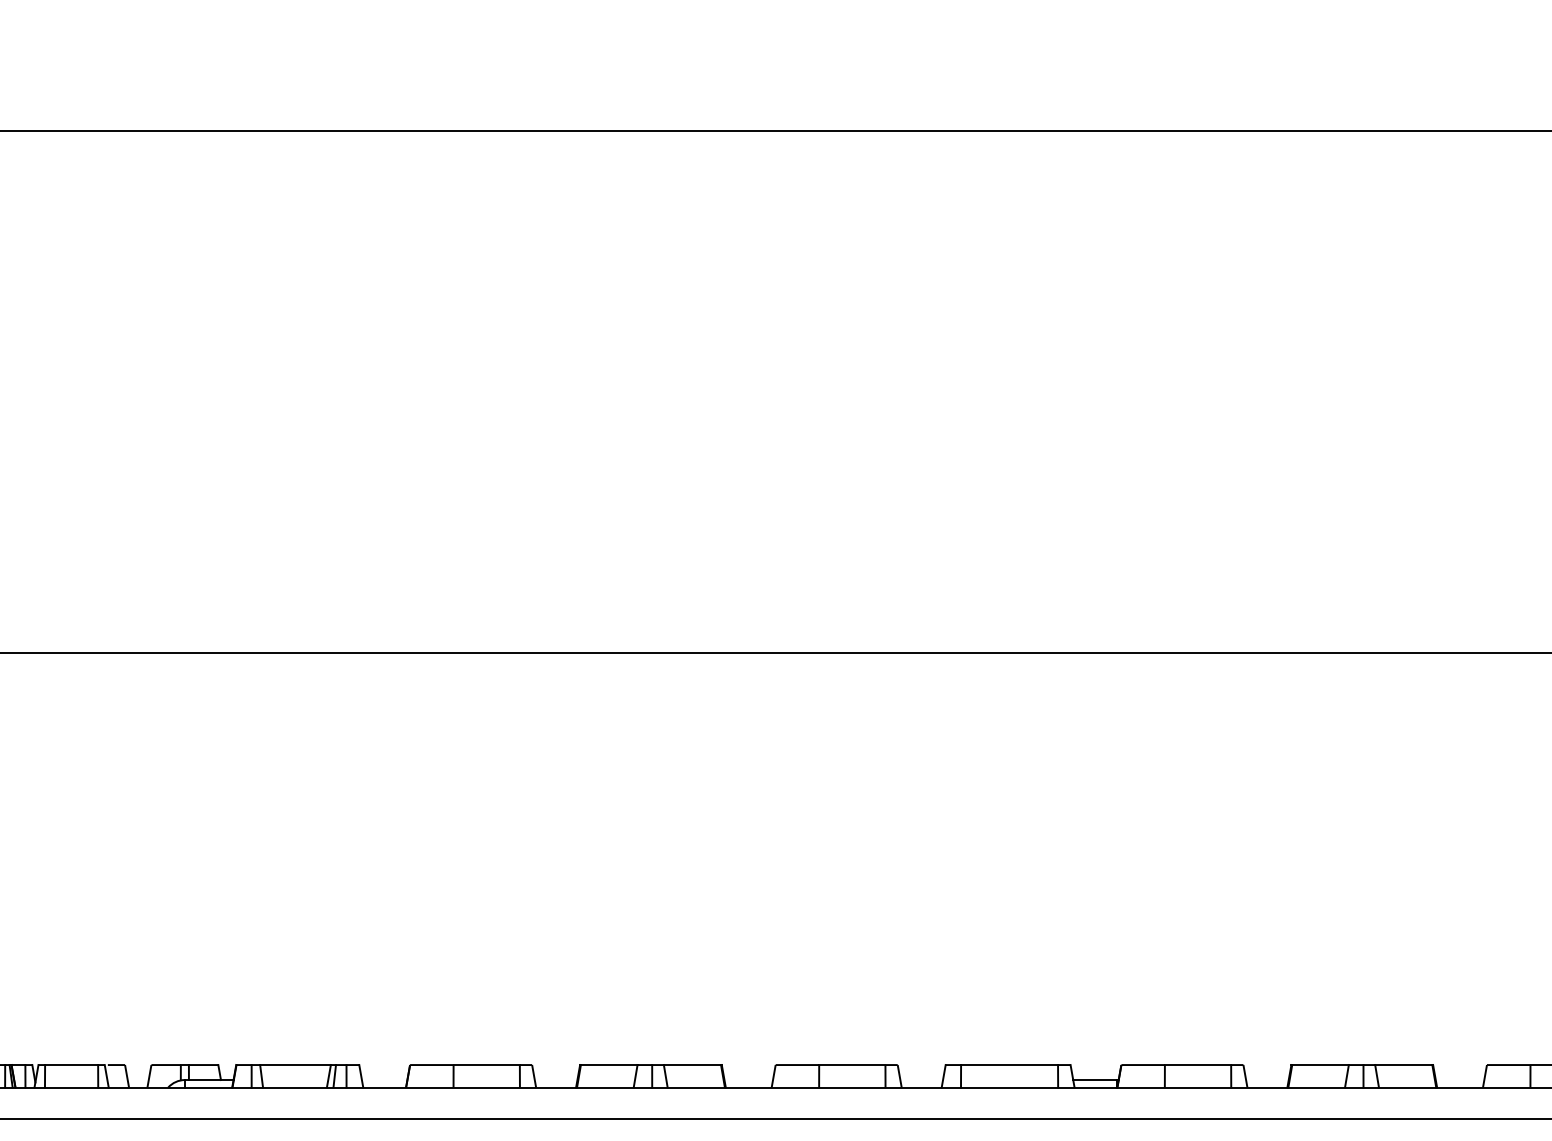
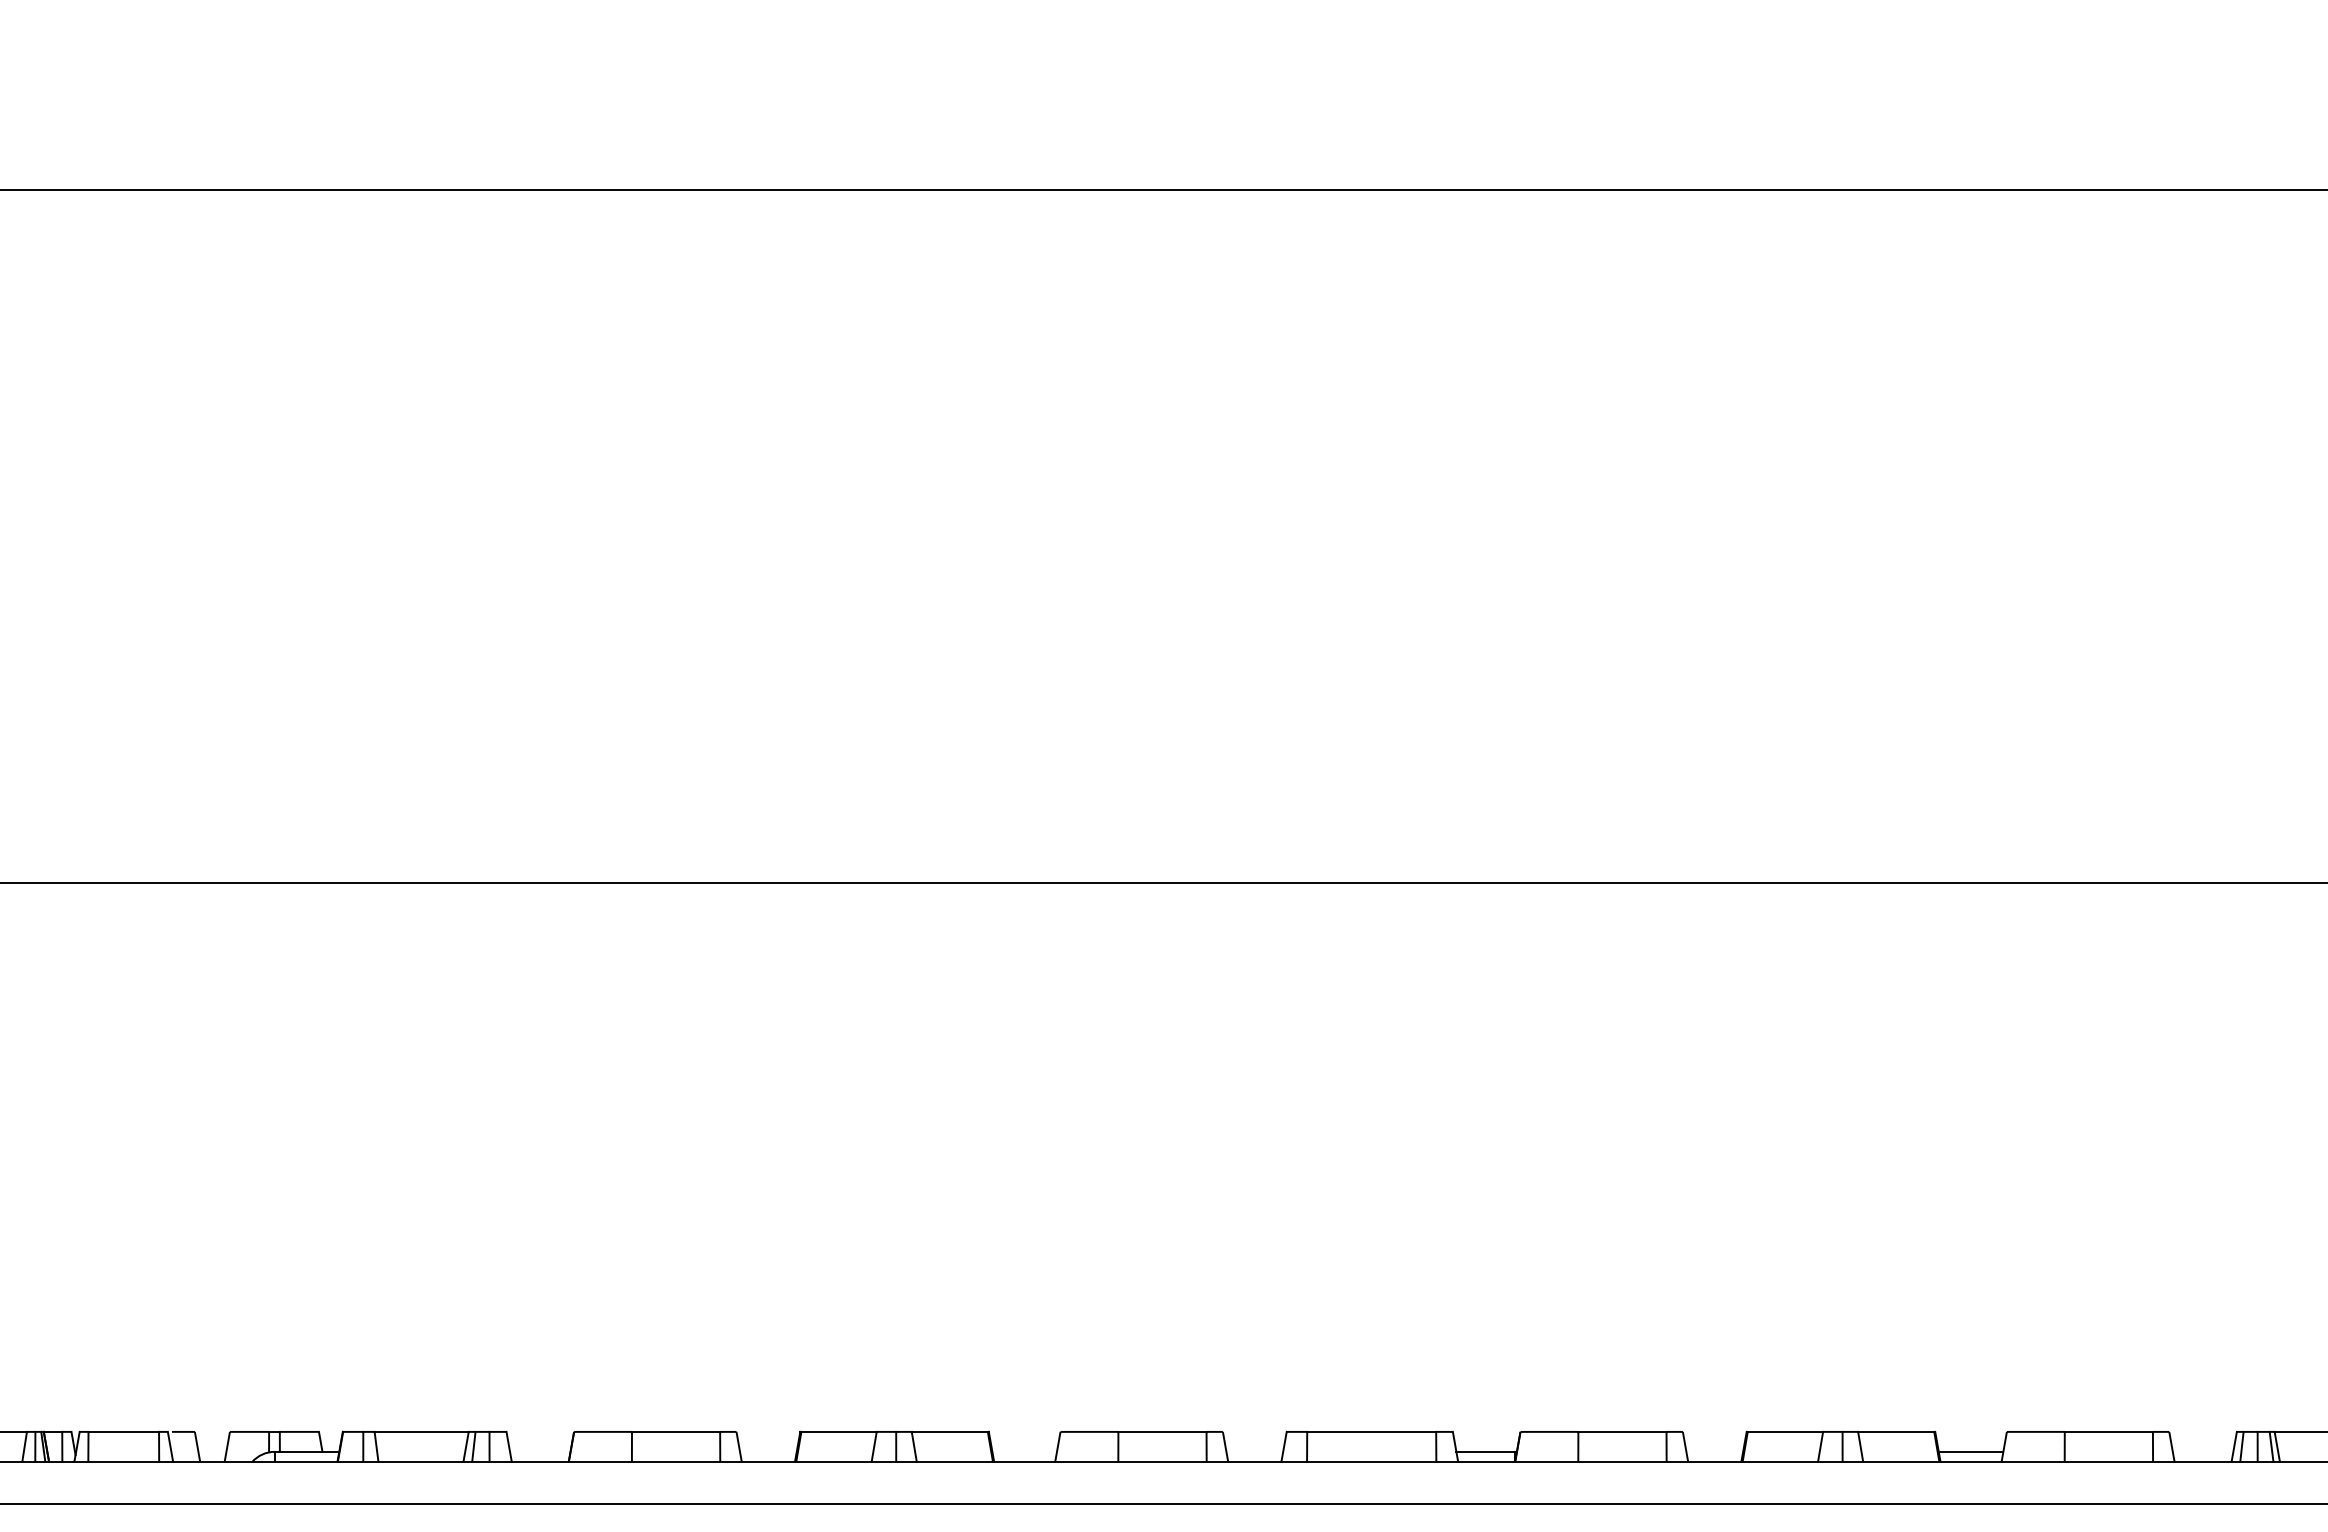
line: (1459, 1079) -> (1970, 1451), added

